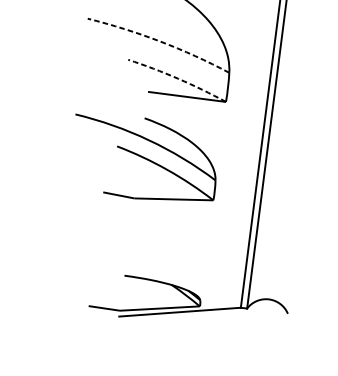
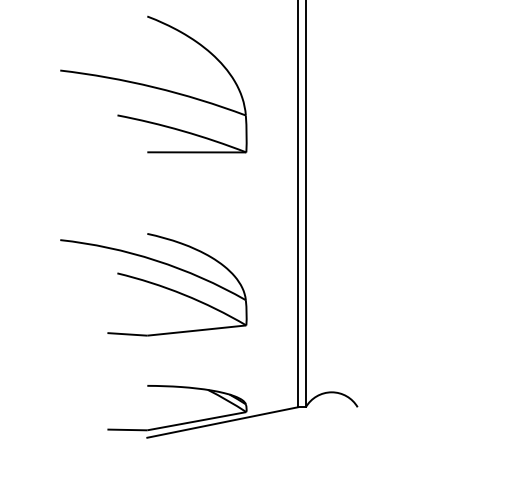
arc: (160, 41) -> (154, 87), dashed -> solid
arc: (177, 79) -> (182, 131), dashed -> solid
part: (144, 158) -> (153, 284), moved

